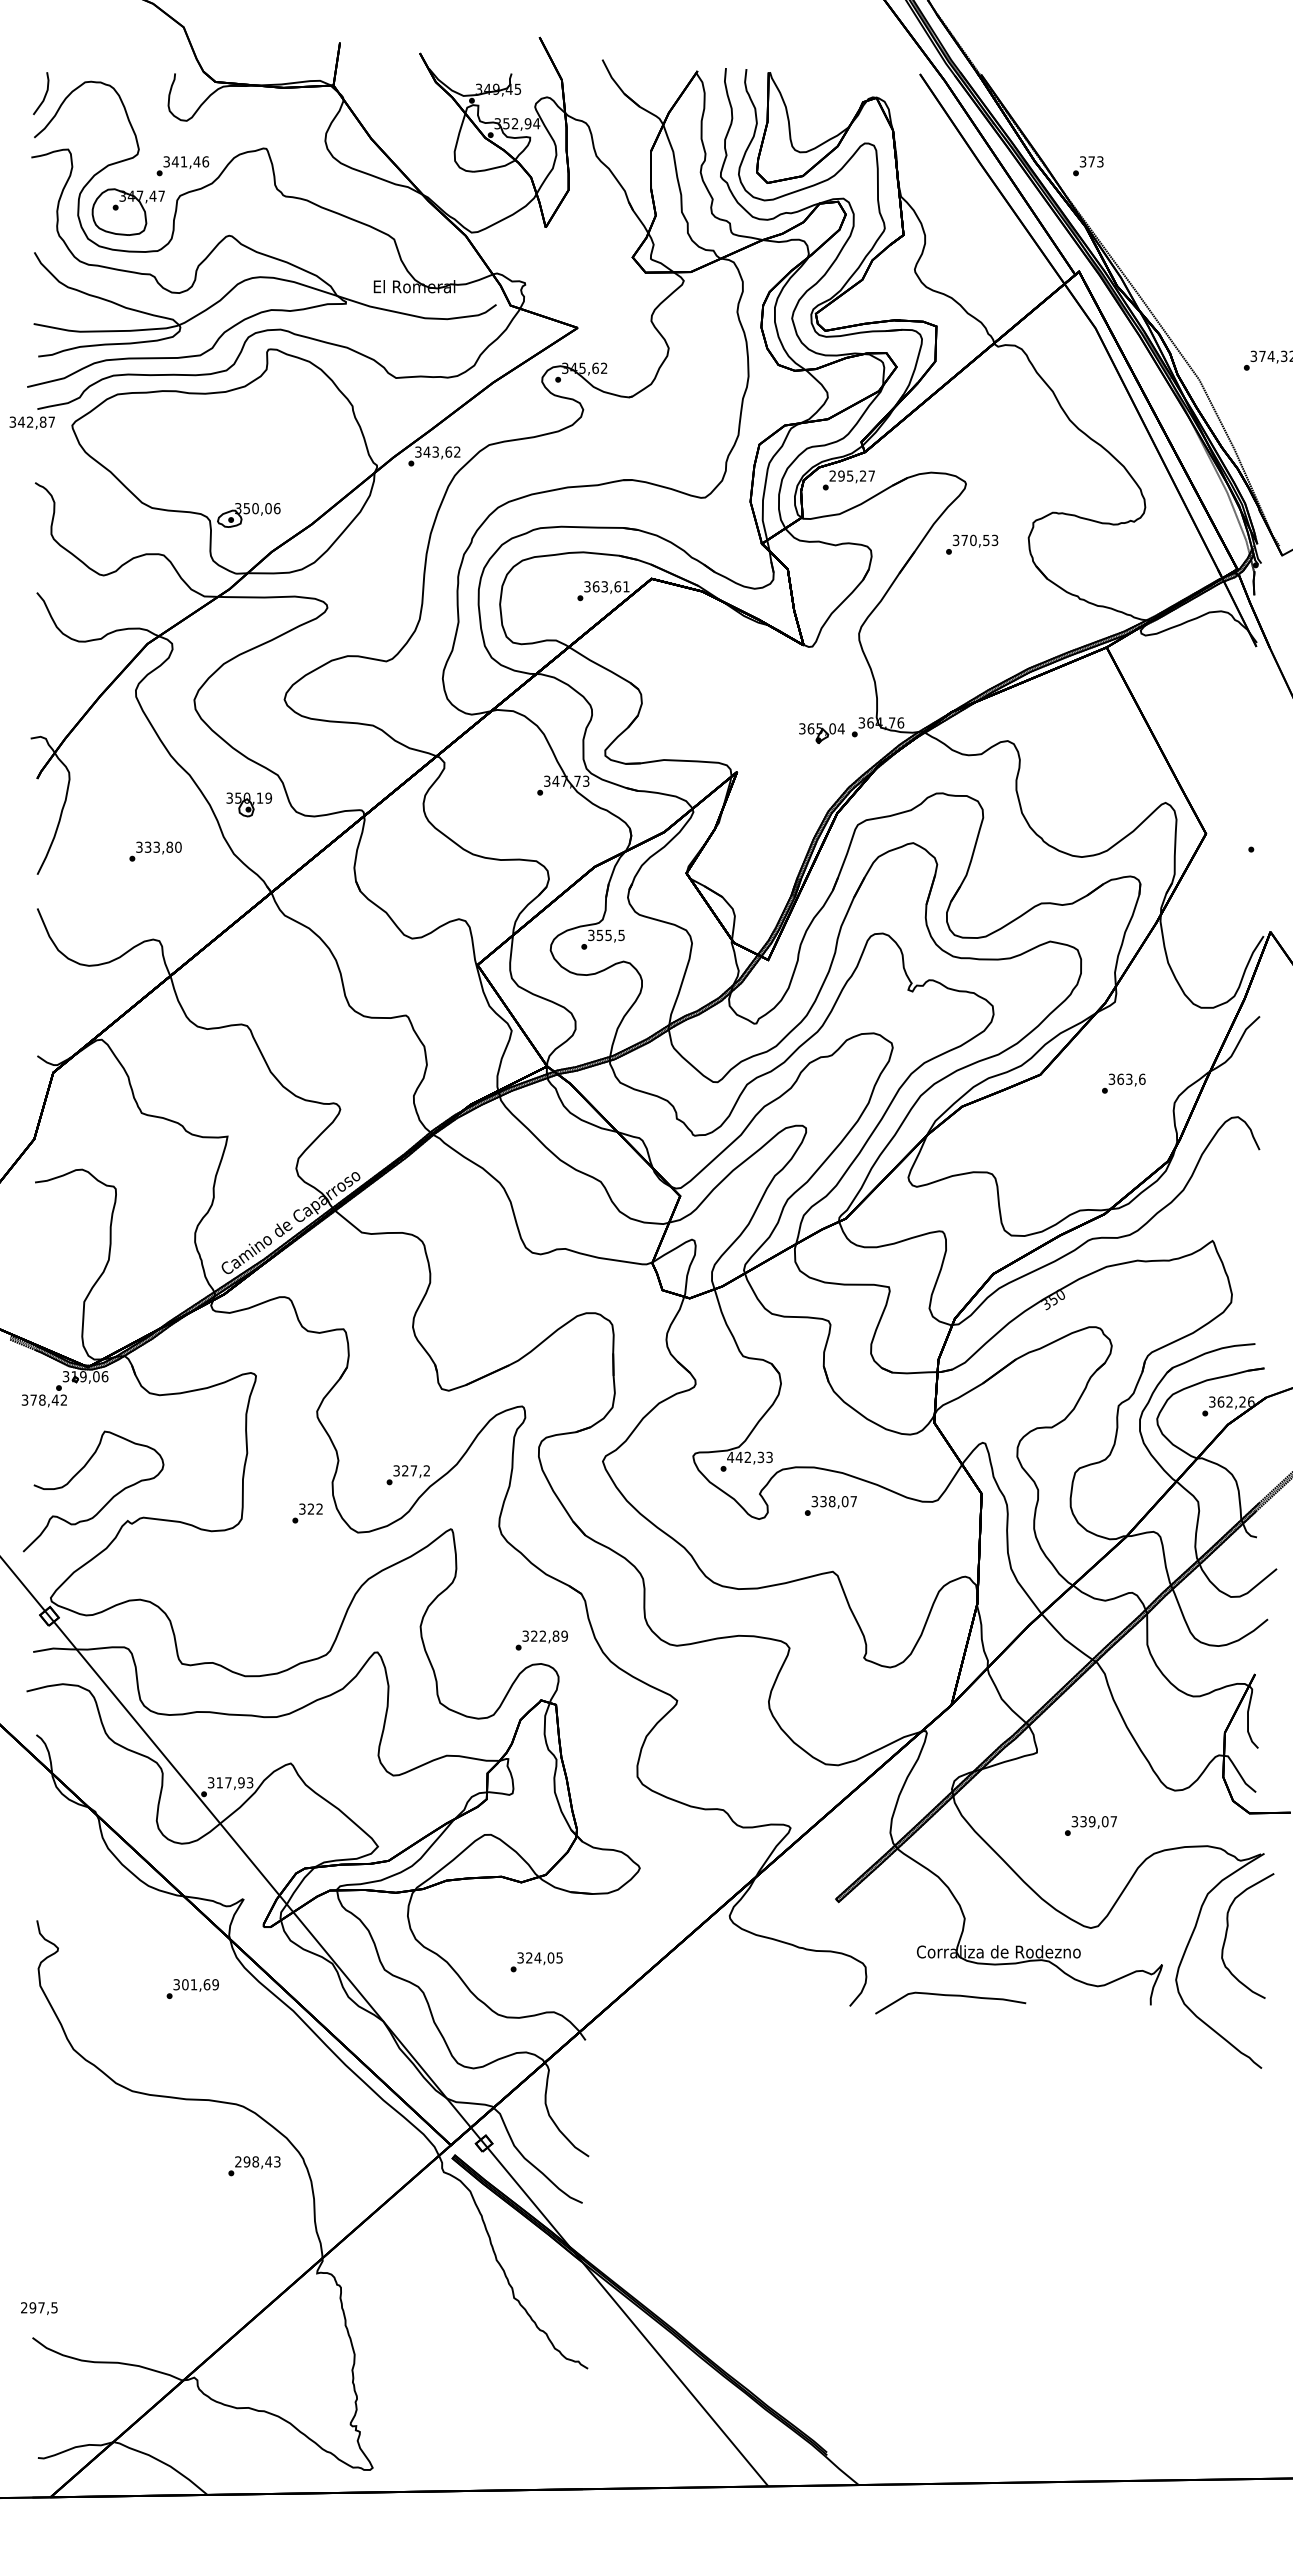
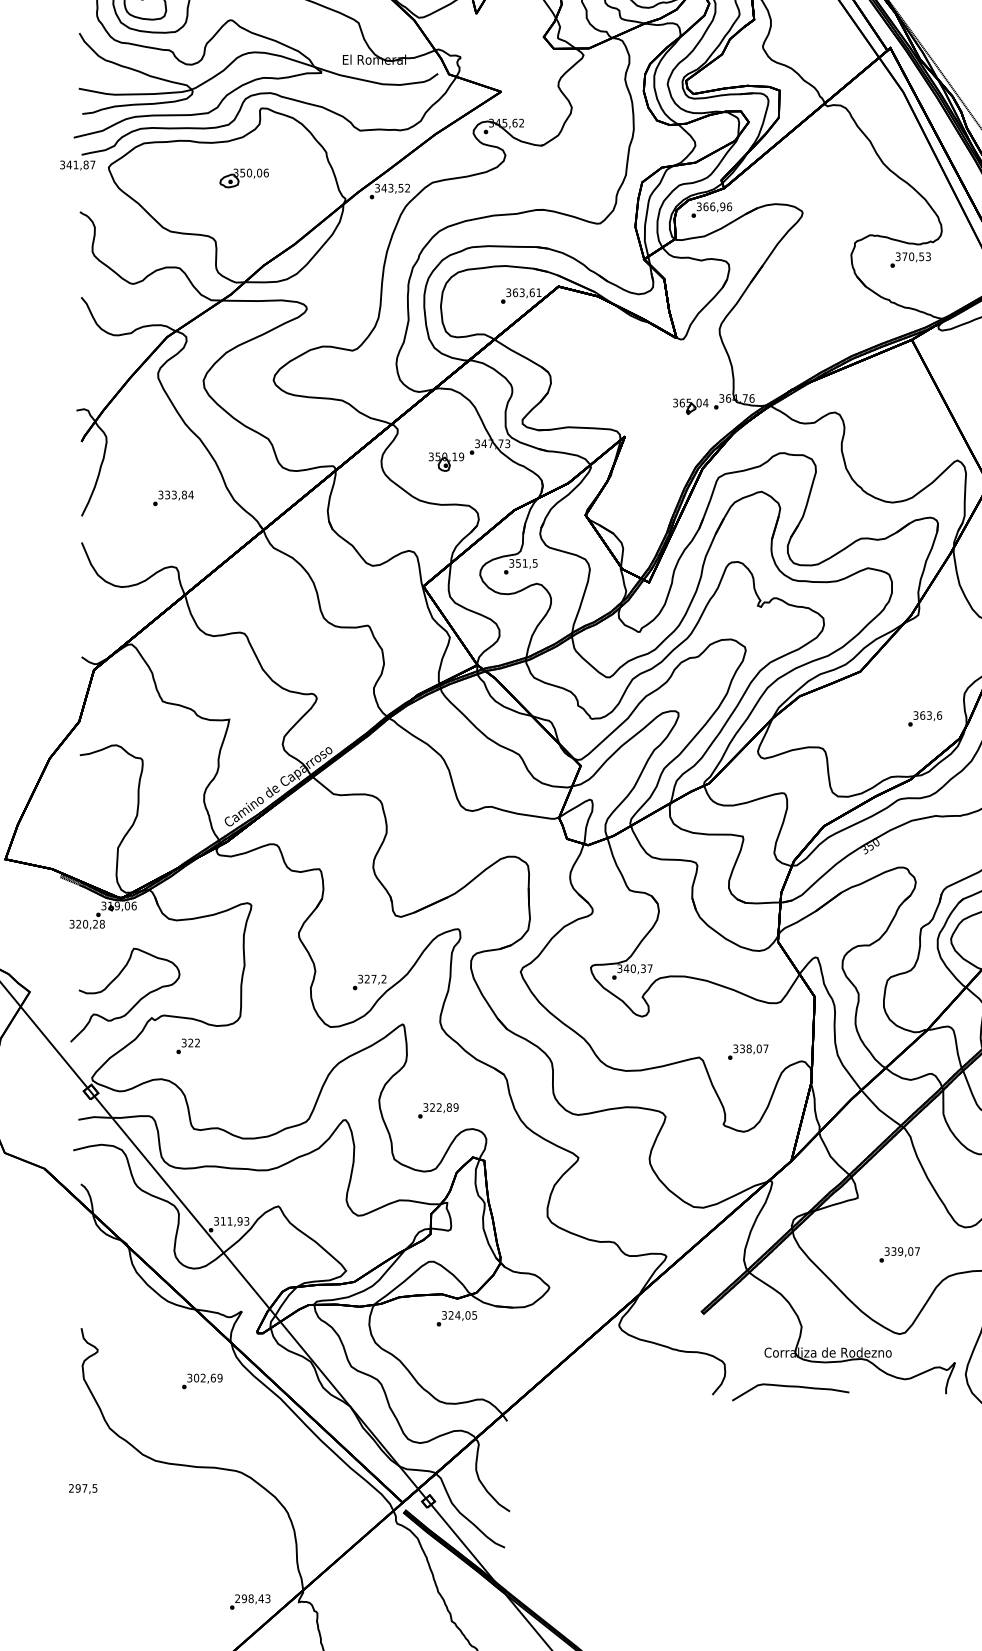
text: (30, 421) -> (76, 164), 342,87 -> 341,87
text: (448, 451) -> (400, 187), 343,62 -> 343,52
text: (852, 475) -> (714, 206), 295,27 -> 366,96
part: (248, 515) -> (244, 178), moved
text: (972, 544) -> (910, 259), moved
part: (248, 804) -> (445, 461), moved
text: (177, 846) -> (190, 494), 333,80 -> 333,84
text: (608, 935) -> (525, 563), 355,5 -> 351,5
text: (1123, 1083) -> (924, 718), moved
text: (48, 1399) -> (90, 923), 378,42 -> 320,28
text: (749, 1457) -> (634, 968), 442,33 -> 340,37
text: (830, 1505) -> (747, 1051), moved
text: (307, 1513) -> (188, 1046), moved
text: (541, 1640) -> (438, 1110), moved
text: (228, 1782) -> (230, 1221), 317,93 -> 311,93
text: (536, 1962) -> (456, 1318), moved
text: (193, 1984) -> (202, 1377), 301,69 -> 302,69
text: (254, 2166) -> (250, 1602), moved
text: (39, 2308) -> (83, 1488), moved

